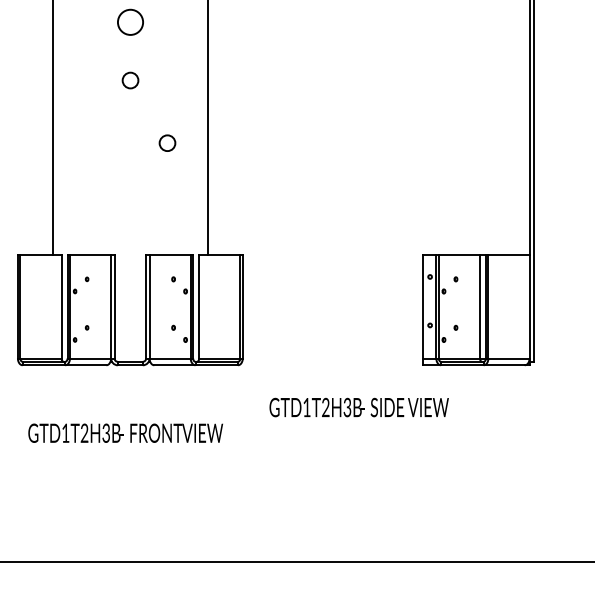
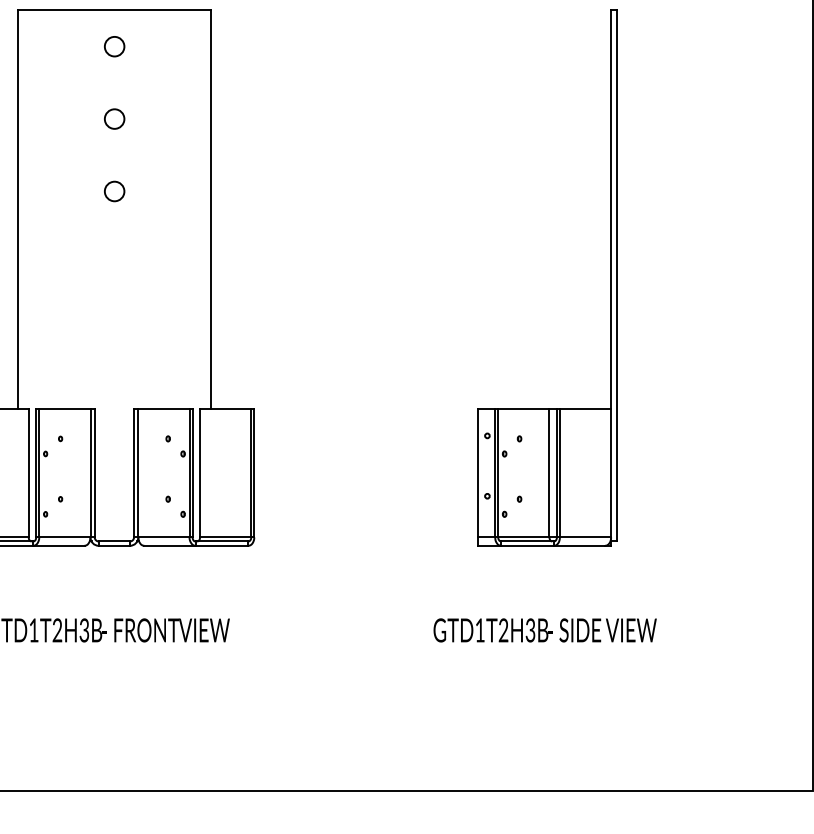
circle: (130, 21) -> (114, 118), size x0.62
circle: (167, 143) -> (160, 269), removed
text: (358, 407) -> (544, 630), moved

